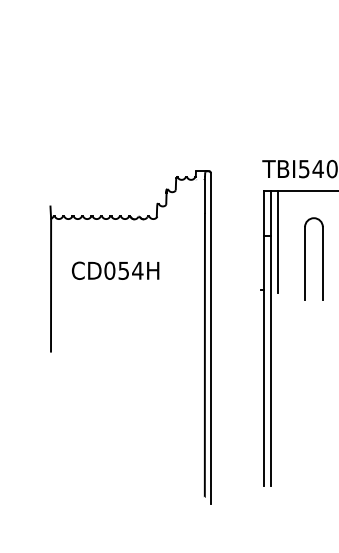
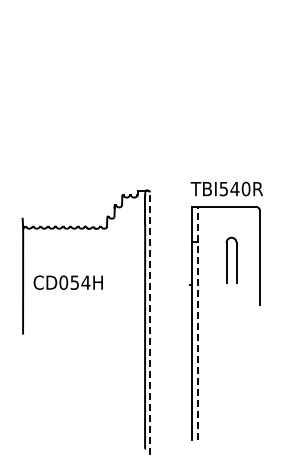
line: (278, 241) -> (203, 246), removed
part: (313, 259) -> (231, 260), size x0.7
text: (114, 270) -> (67, 282), moved
line: (210, 338) -> (149, 323), solid -> dashed
line: (270, 338) -> (197, 323), solid -> dashed

